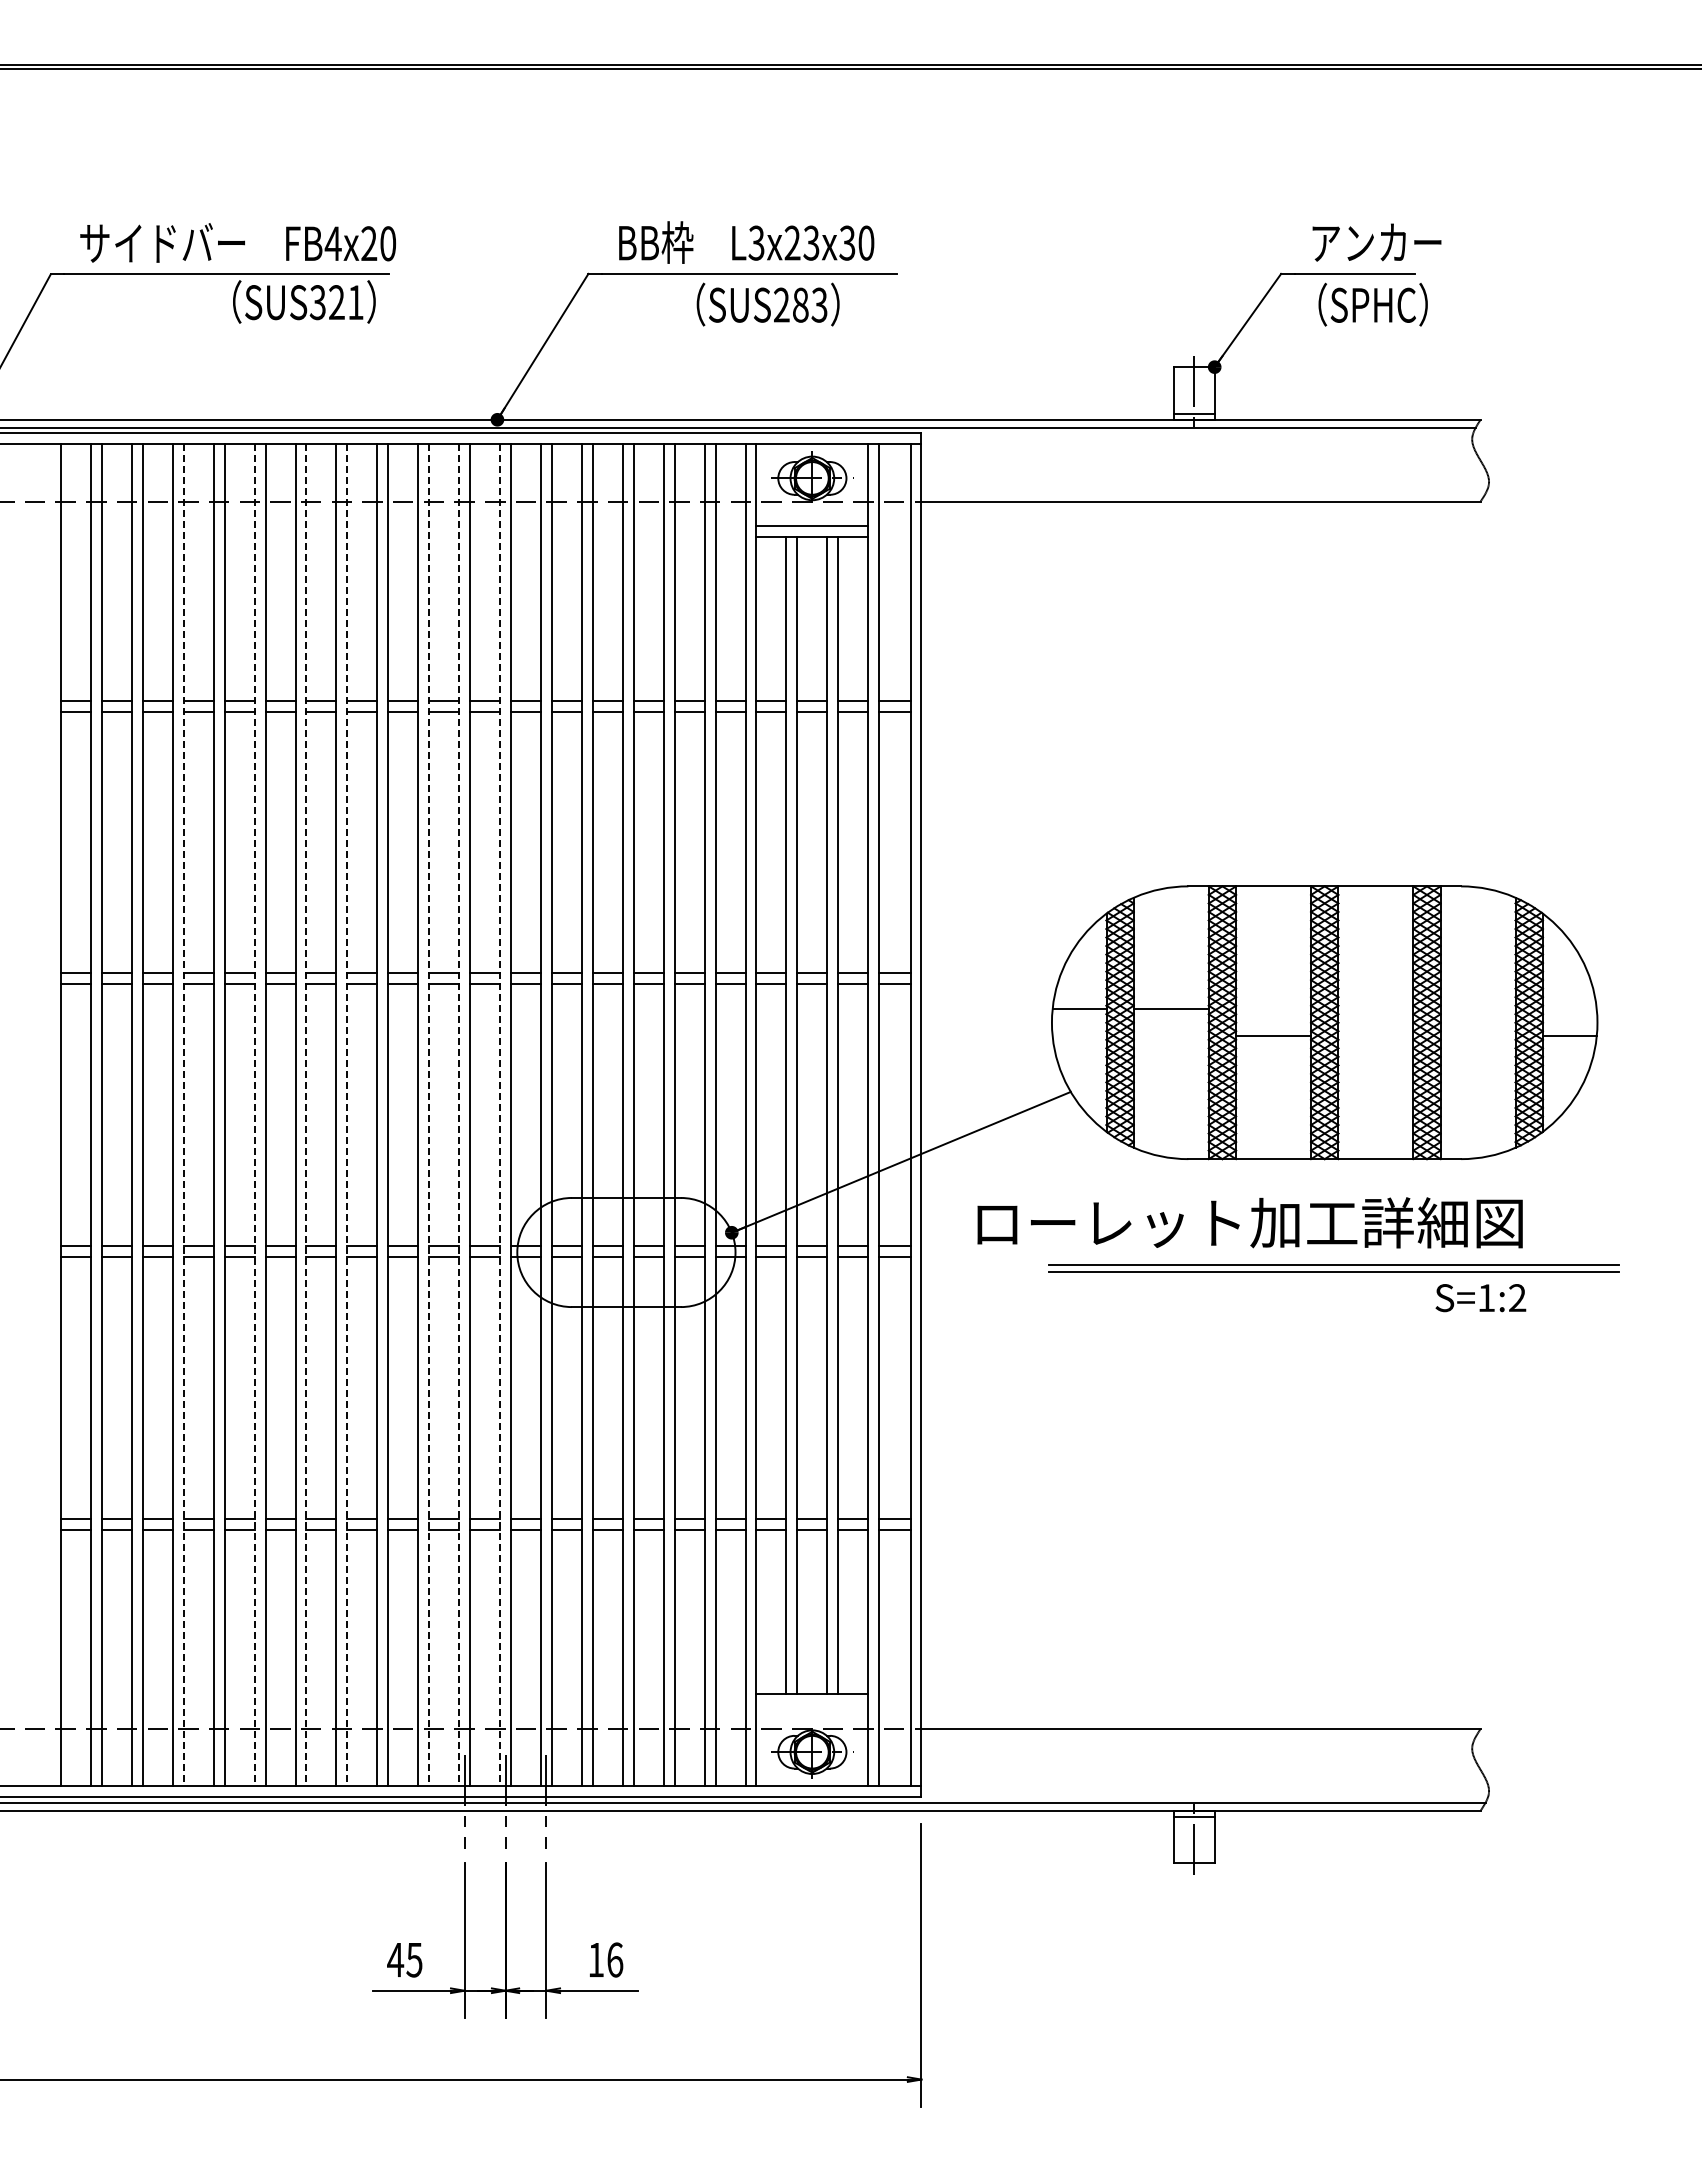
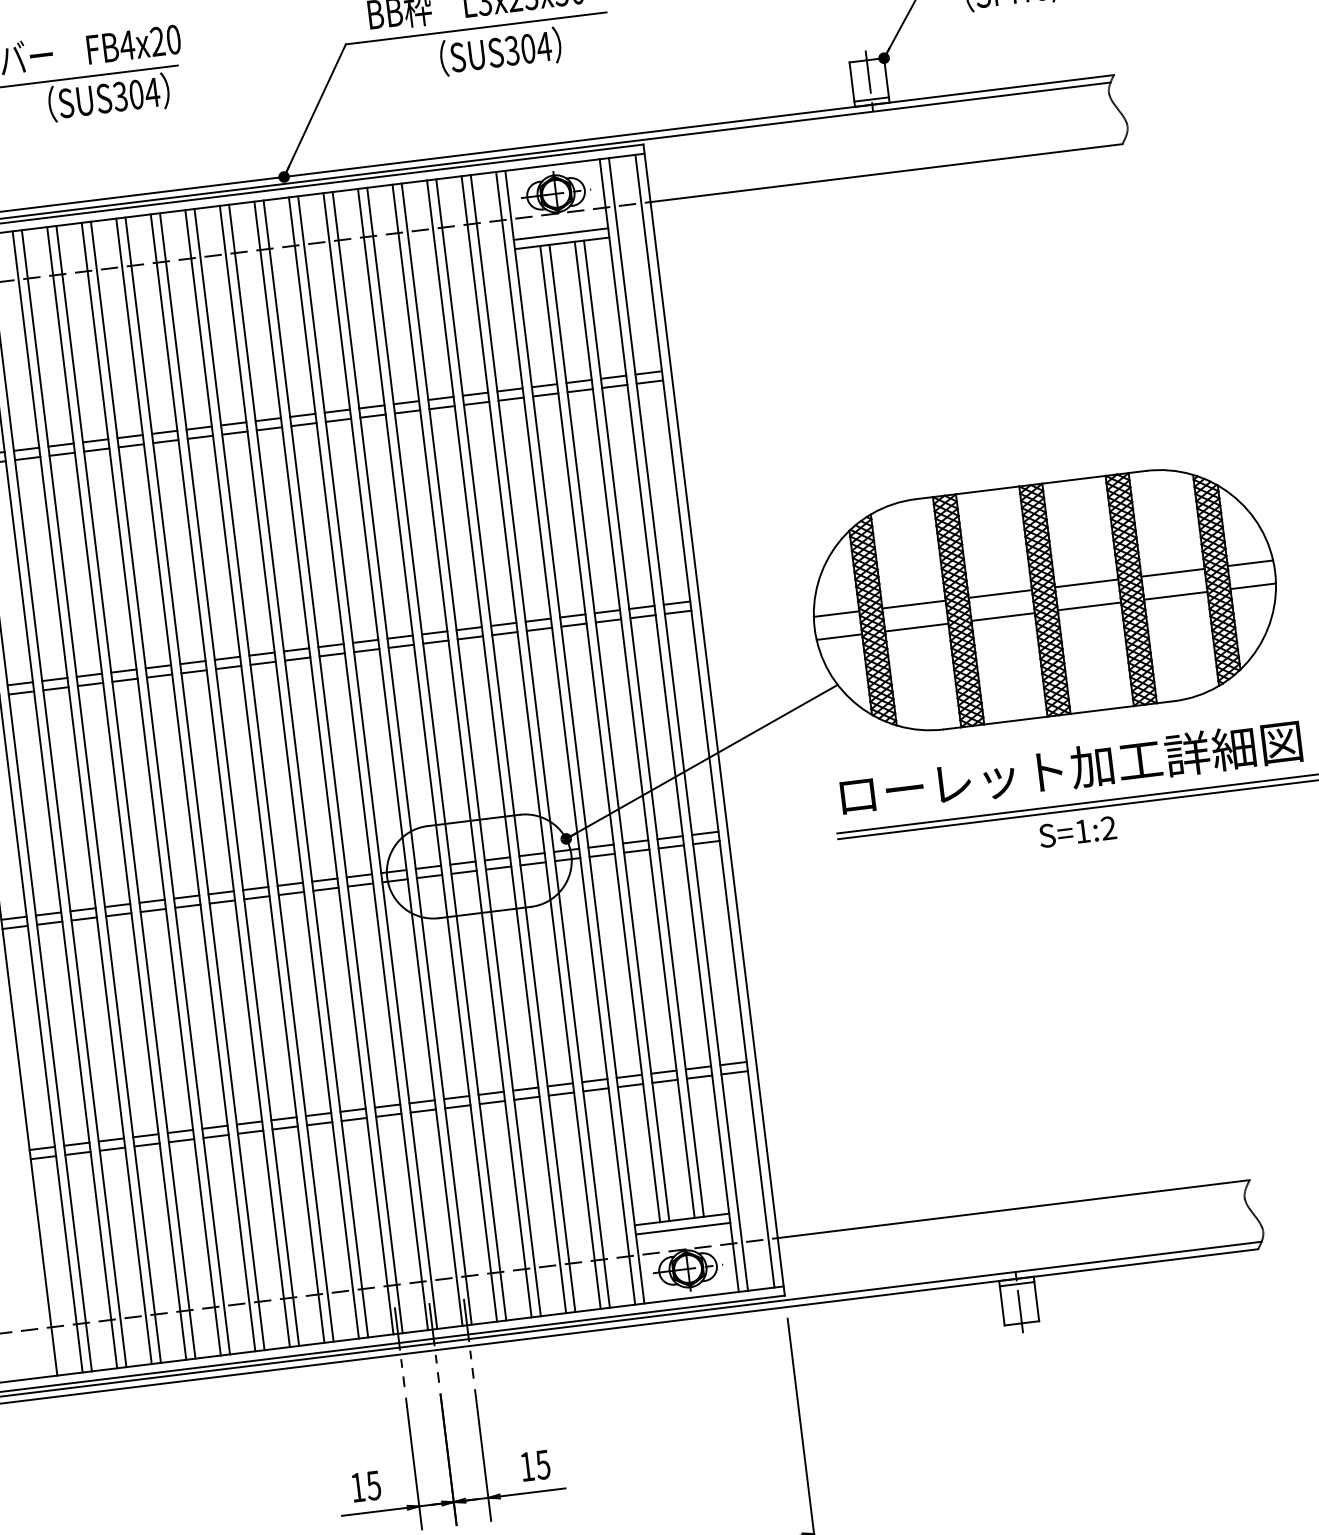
text: (346, 302) -> (144, 93), SUS321 -> SUS304
text: (800, 304) -> (528, 48), SUS283 -> SUS304
line: (1273, 1009) -> (1000, 594), added
line: (1375, 1009) -> (1086, 583), added
line: (1477, 1009) -> (1172, 573), added
line: (1569, 1009) -> (1250, 563), added
line: (1079, 1036) -> (839, 637), added
line: (1170, 1036) -> (916, 627), added
line: (1375, 1036) -> (1089, 606), added
line: (1477, 1036) -> (1175, 595), added
line: (183, 1115) -> (91, 796), dashed -> solid
line: (254, 1115) -> (151, 789), dashed -> solid
line: (306, 1115) -> (195, 784), dashed -> solid
line: (347, 1115) -> (229, 779), dashed -> solid
line: (429, 1115) -> (298, 771), dashed -> solid
line: (459, 1115) -> (324, 768), dashed -> solid
line: (500, 1115) -> (358, 763), dashed -> solid
text: (1249, 1222) -> (1070, 768), moved
text: (1480, 1298) -> (1077, 832), moved
line: (812, 1704) -> (683, 1228), added
text: (615, 1959) -> (543, 1464), 16 -> 15
text: (395, 1960) -> (357, 1488), 45 -> 15

